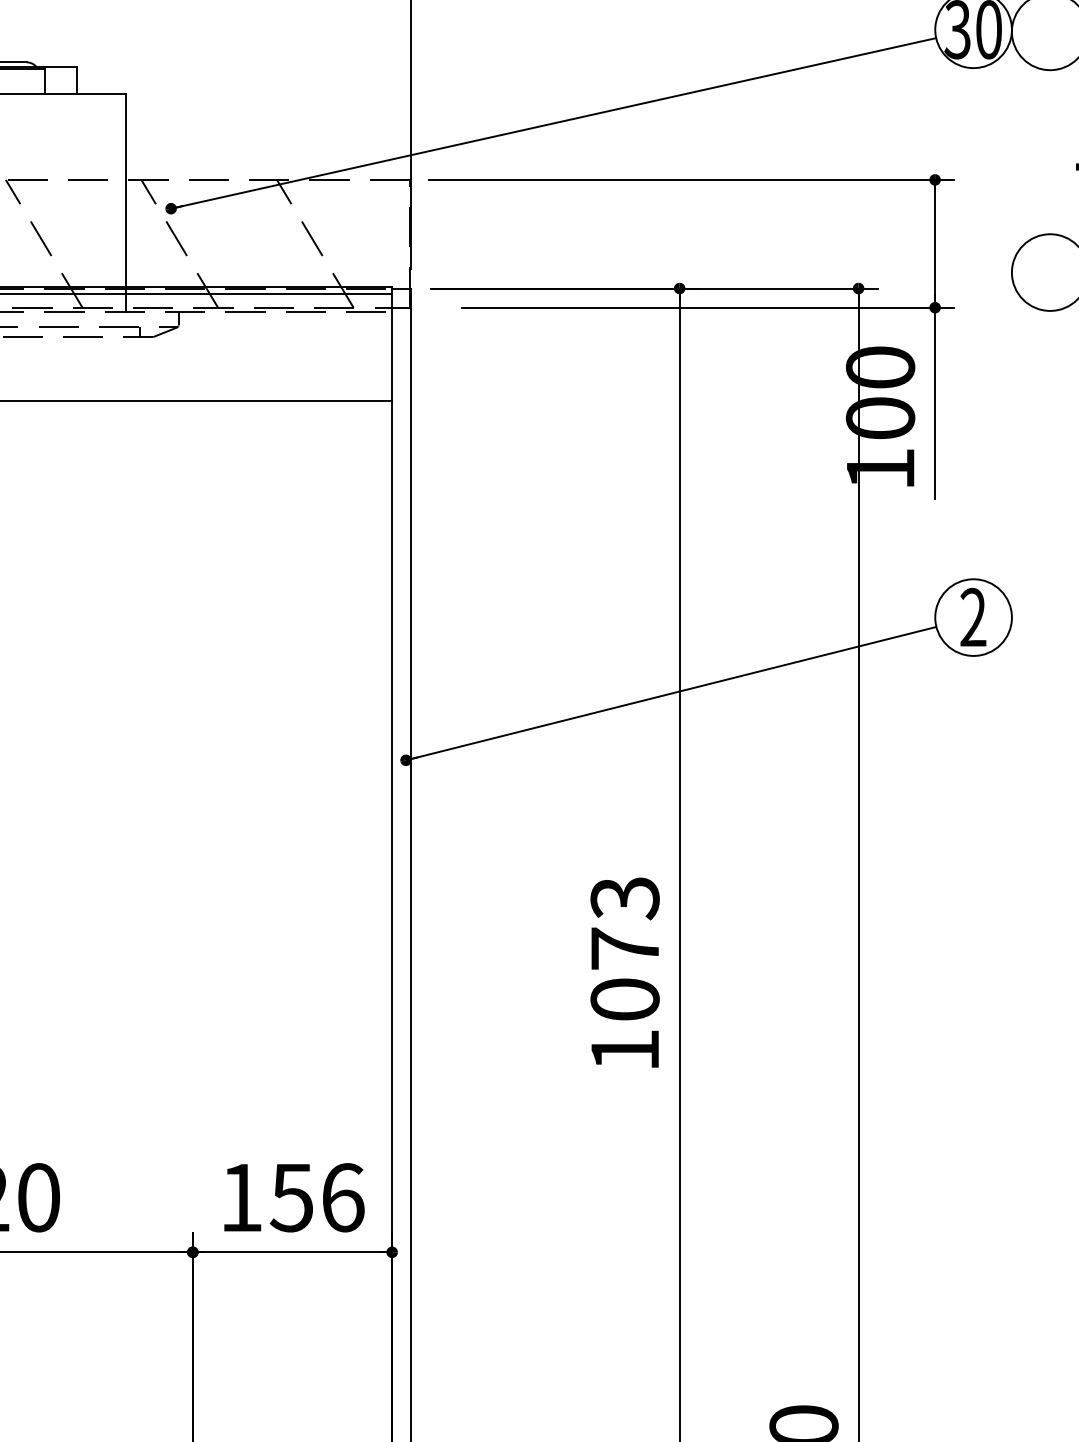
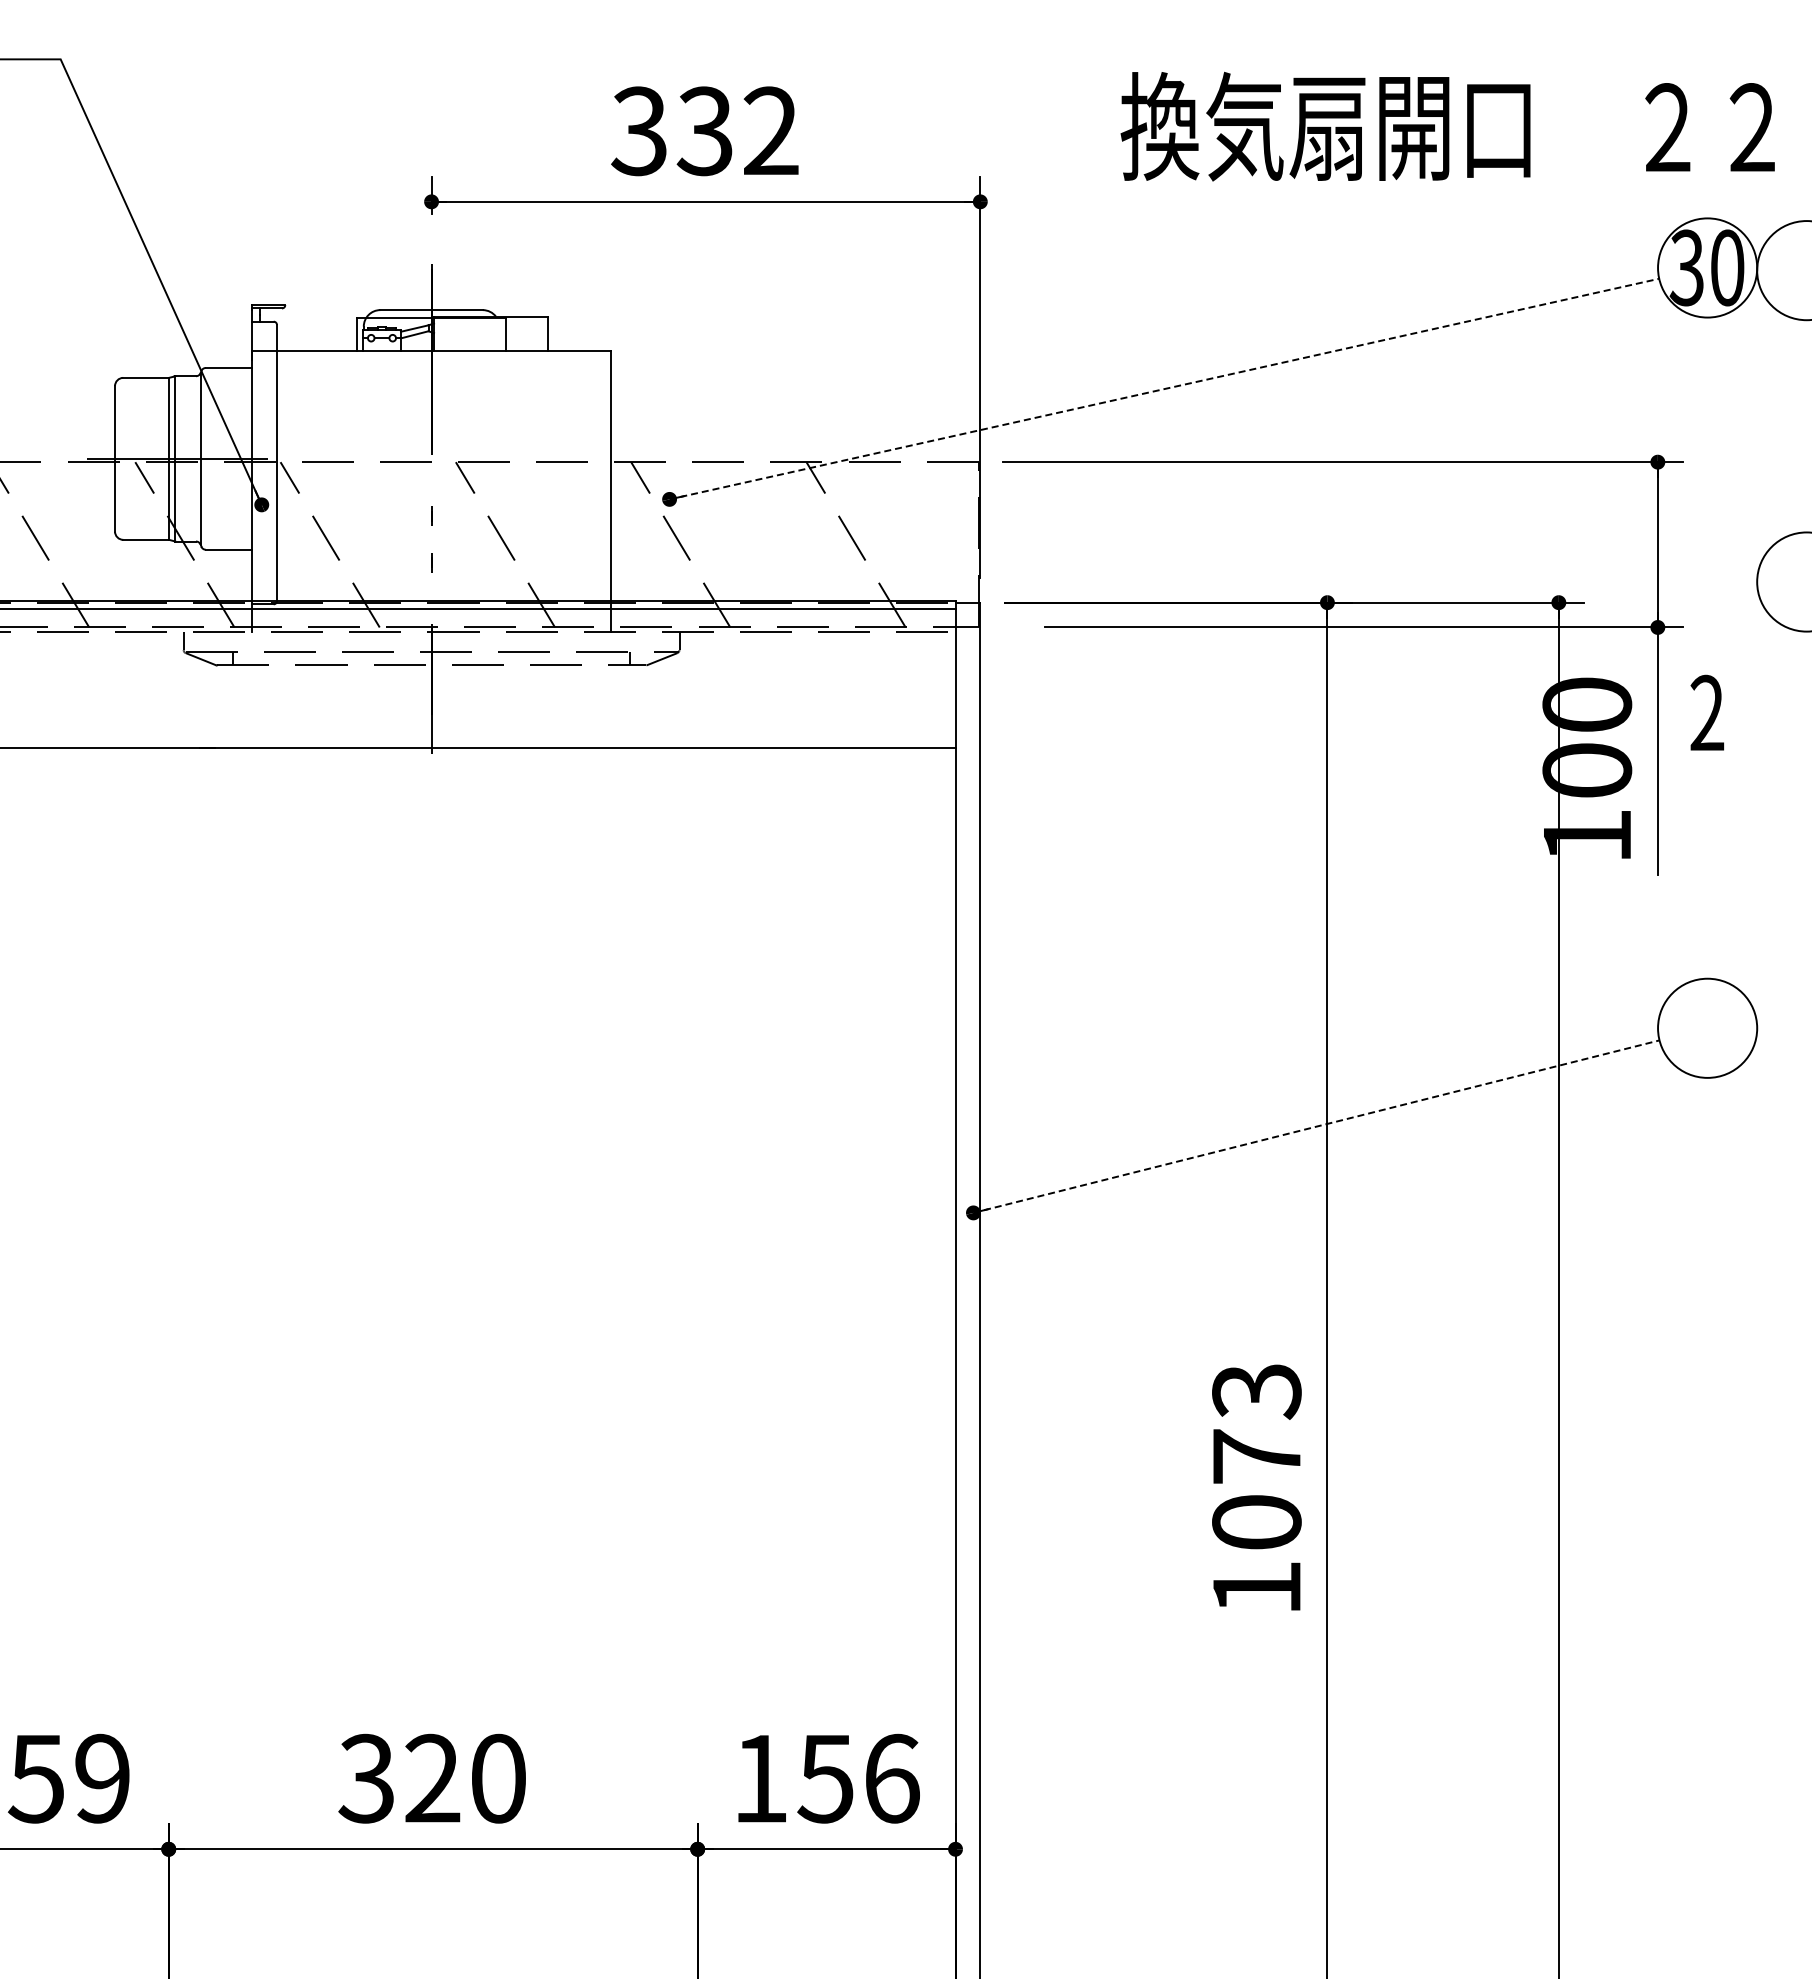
line: (553, 123) -> (1164, 389), solid -> dashed
text: (972, 616) -> (1706, 712), moved
line: (671, 693) -> (1316, 1126), solid -> dashed

